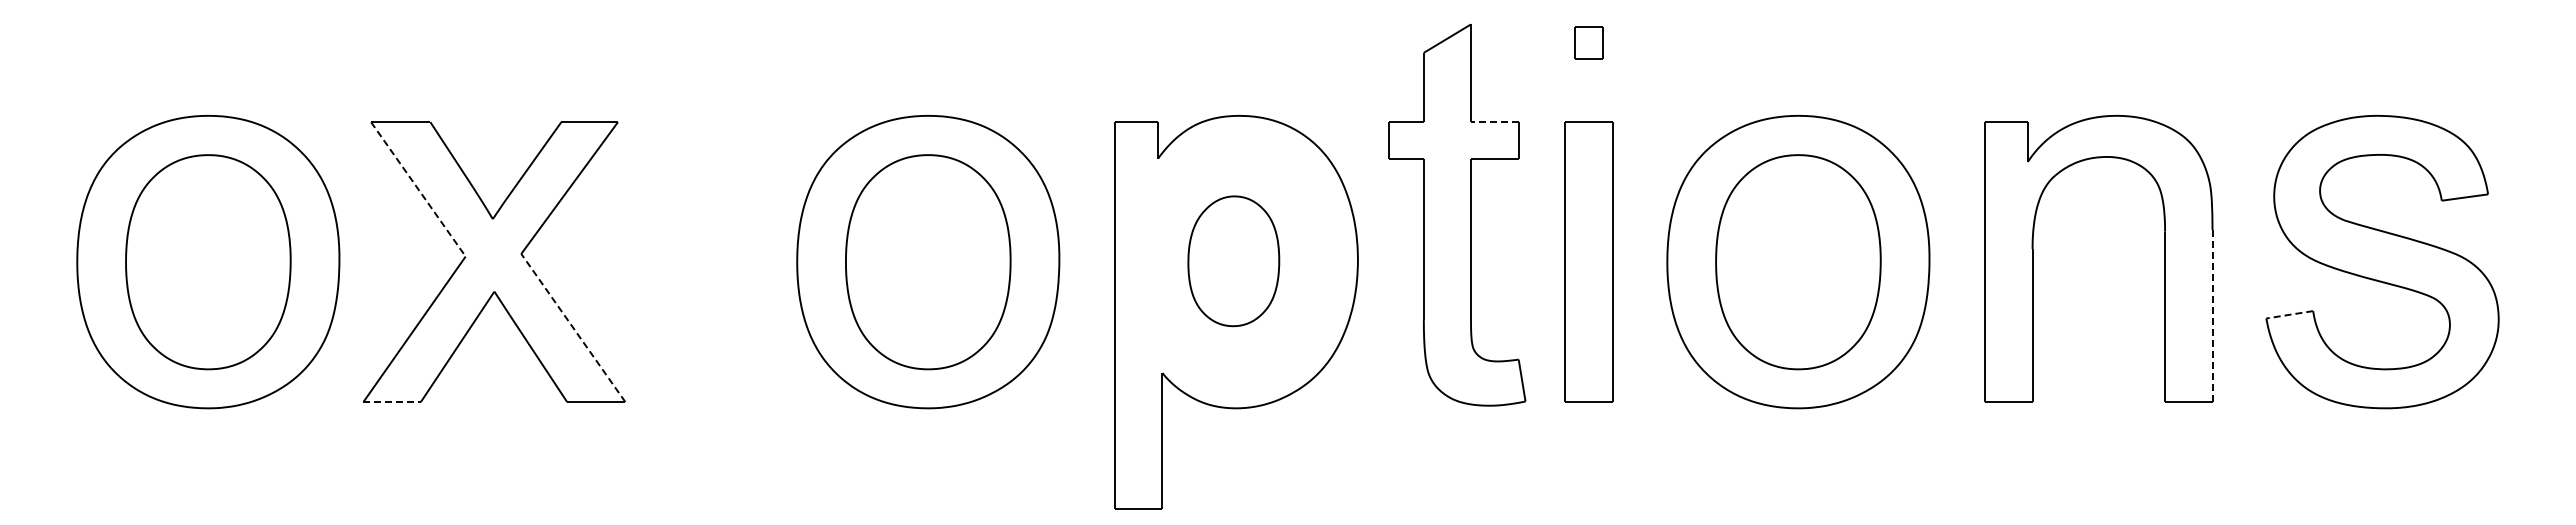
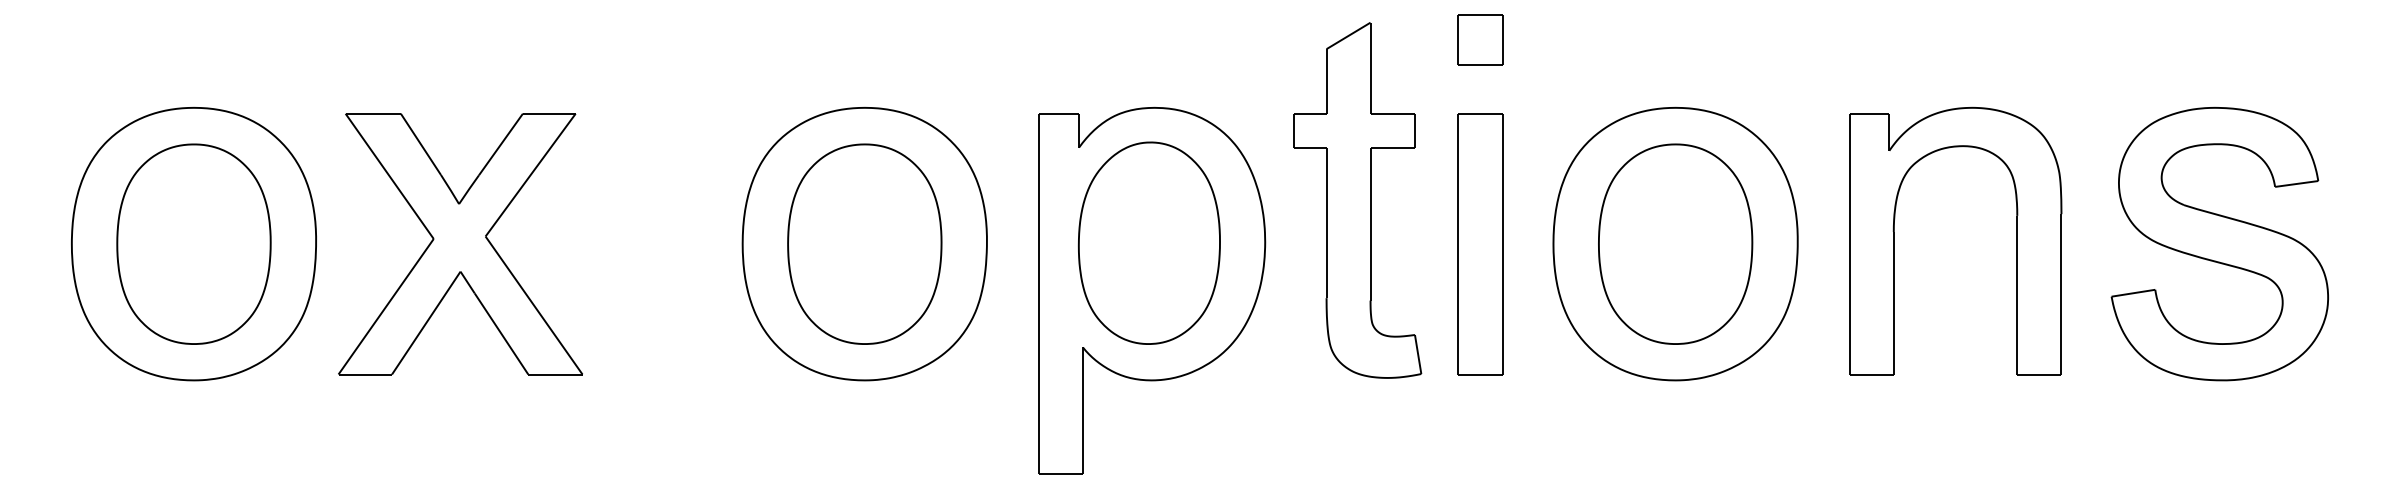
part: (1588, 42) -> (1480, 39), size x1.67
line: (1494, 122) -> (1392, 114), dashed -> solid
line: (418, 189) -> (389, 176), dashed -> solid
part: (1233, 261) -> (1149, 243), size x1.67
line: (2289, 314) -> (2133, 292), dashed -> solid
line: (2212, 315) -> (2061, 293), dashed -> solid
line: (573, 327) -> (534, 305), dashed -> solid
line: (392, 402) -> (365, 374), dashed -> solid

